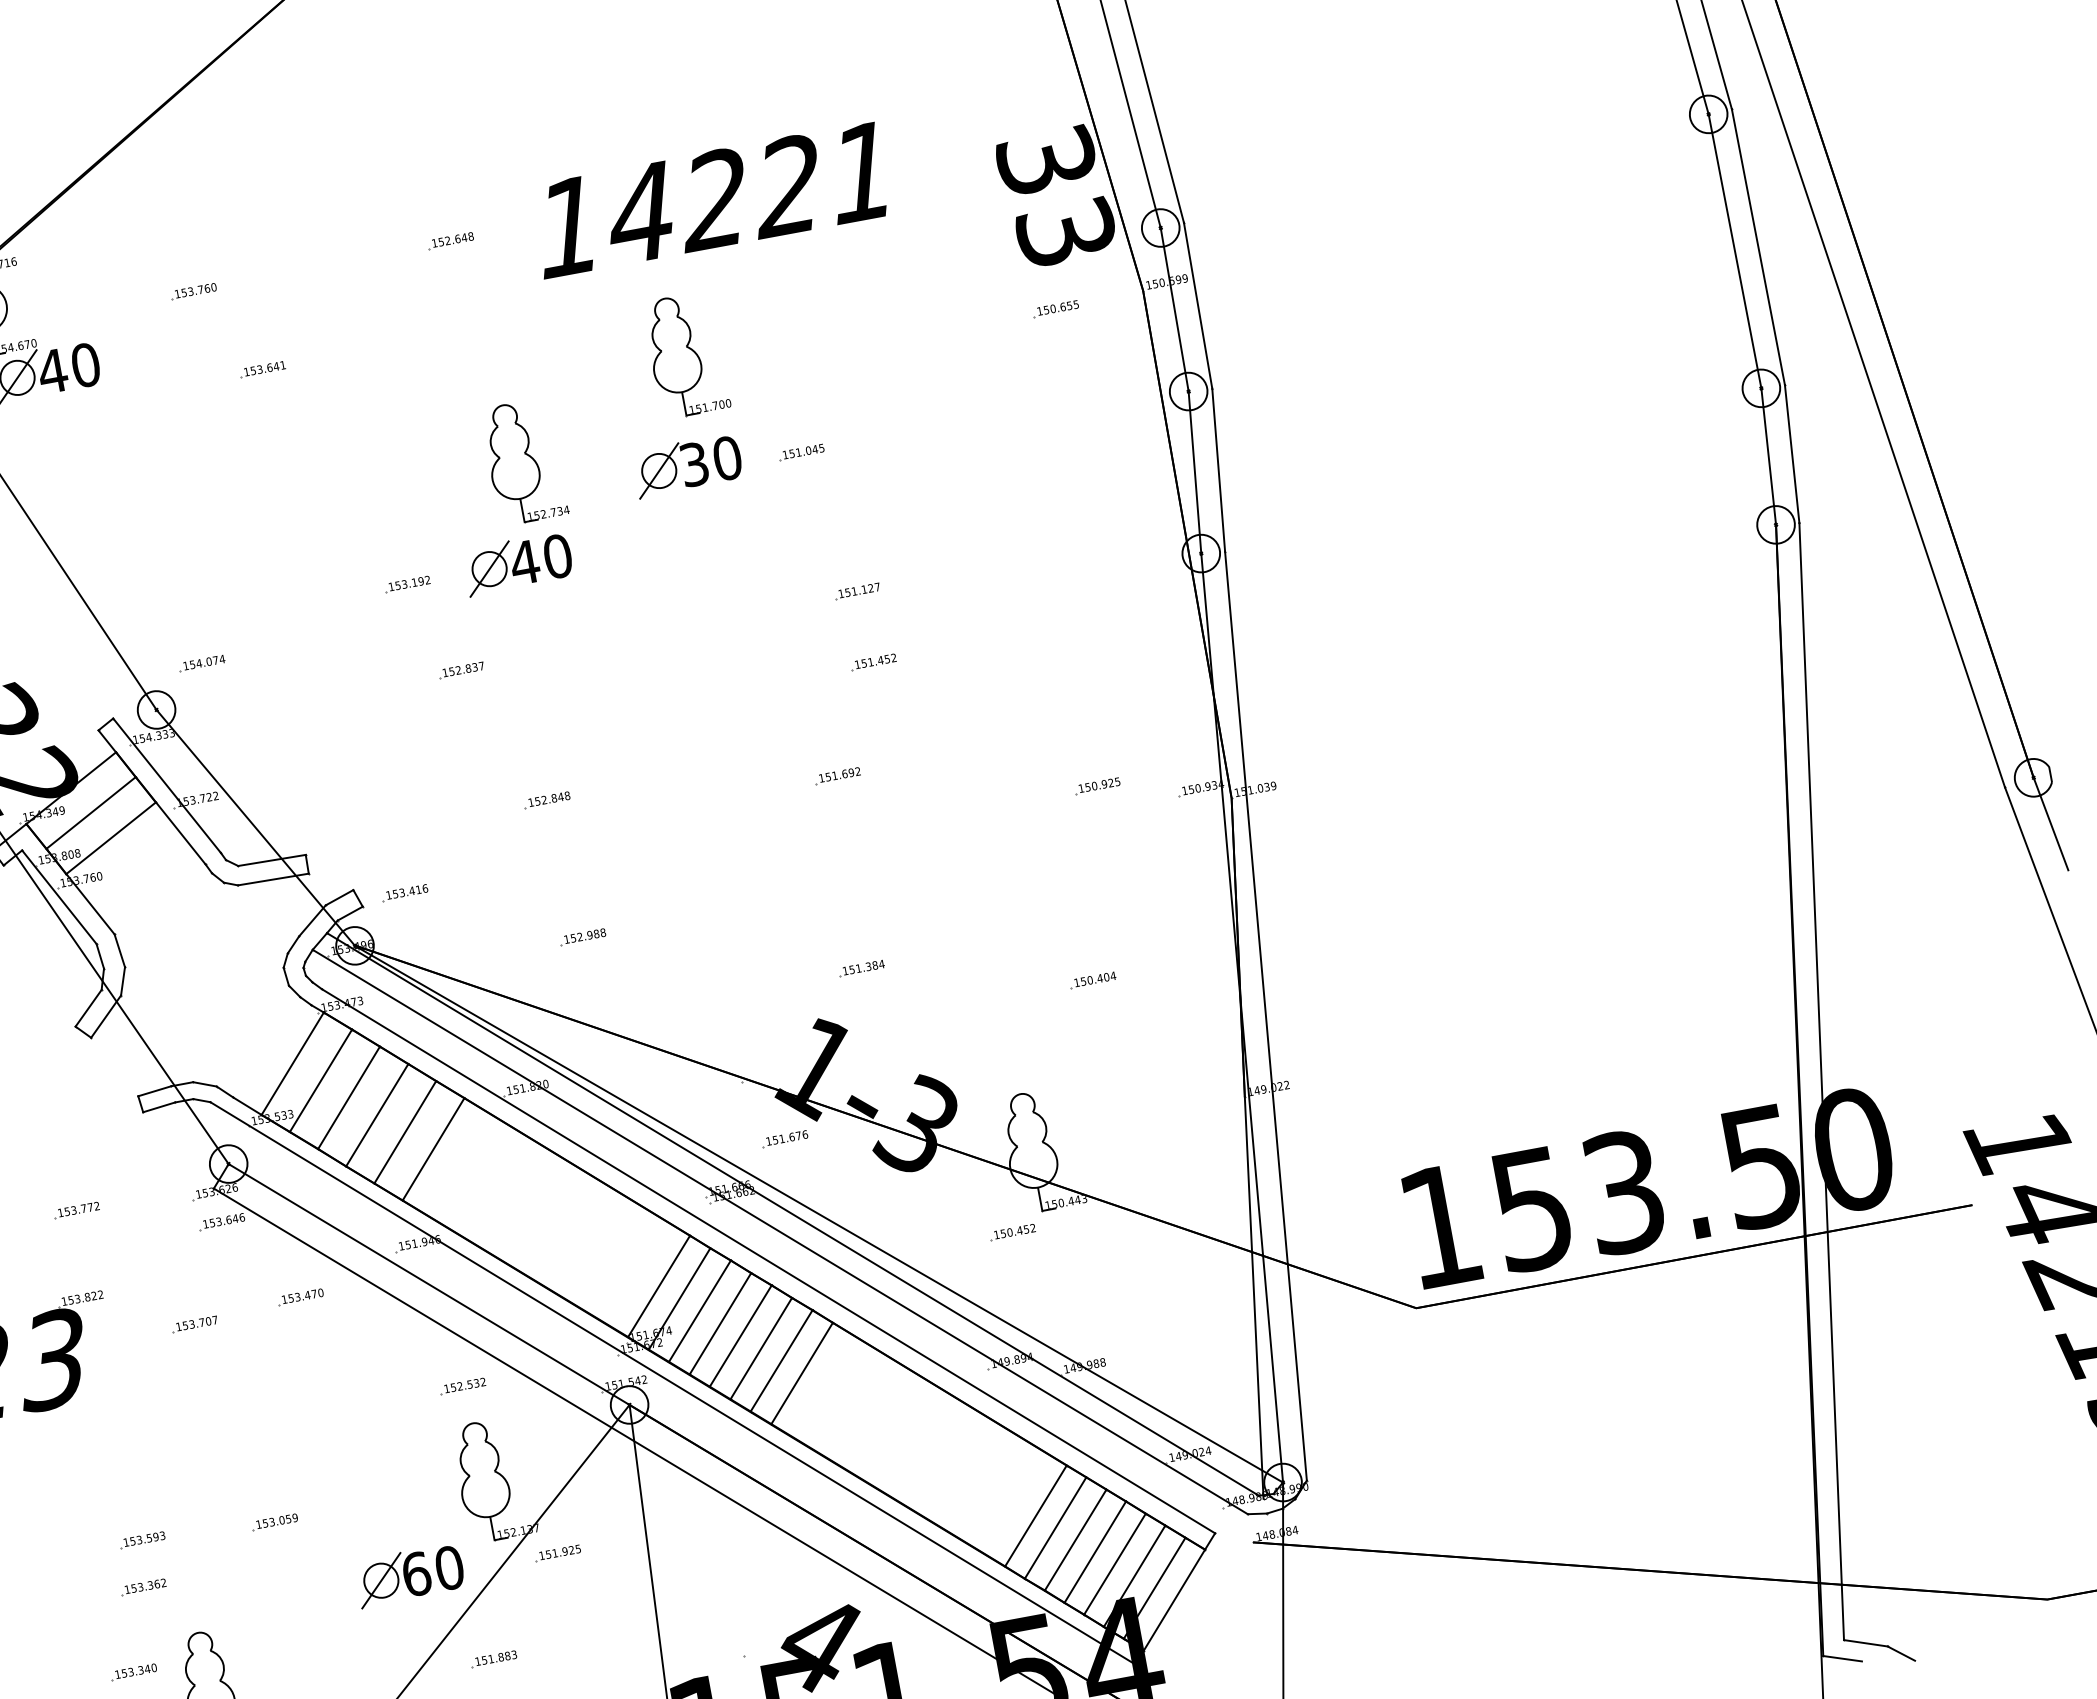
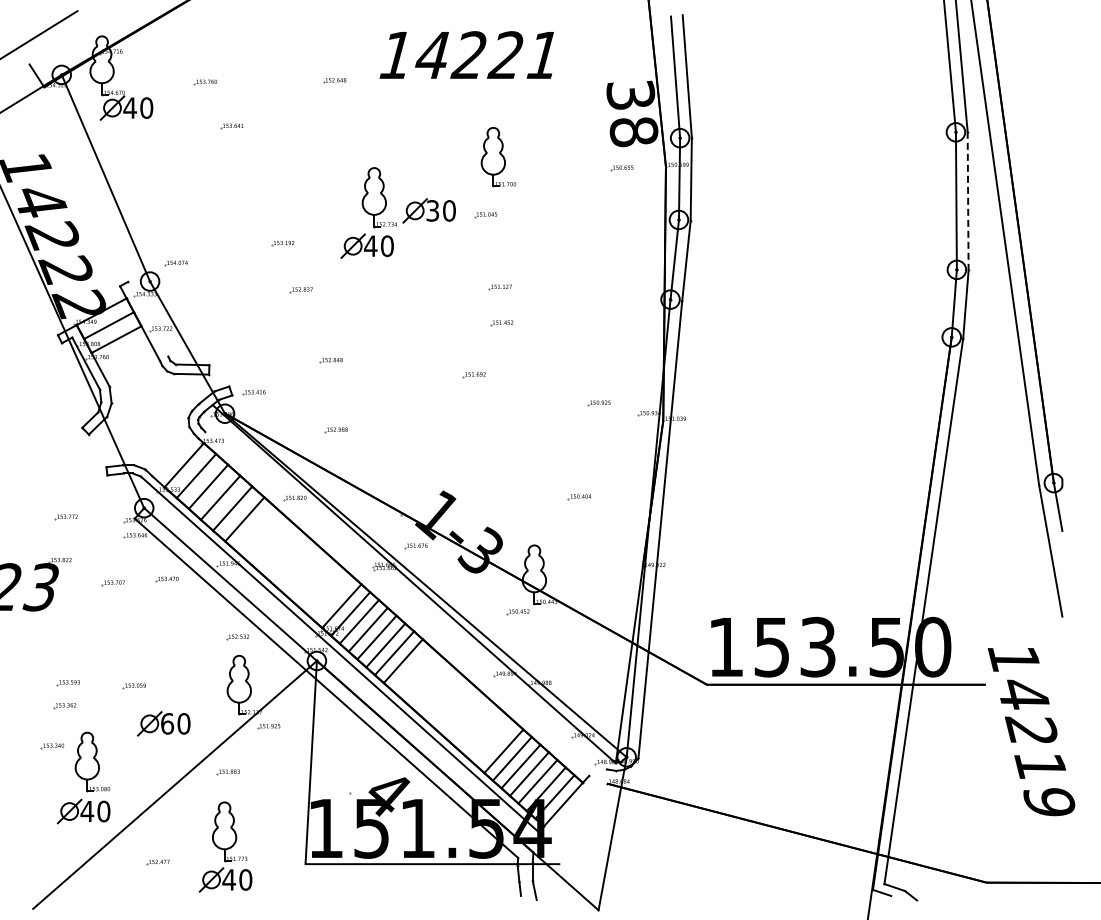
text: (708, 199) -> (466, 54), moved
text: (1065, 233) -> (633, 132), 33 -> 38
line: (1759, 247) -> (968, 201), solid -> dashed
part: (685, 355) -> (498, 157), moved
part: (507, 496) -> (368, 212), moved
line: (167, 784) -> (148, 318), removed
part: (859, 969) -> (467, 470), removed
line: (780, 1231) -> (405, 590), removed
line: (769, 1260) -> (397, 603), removed
part: (408, 1574) -> (163, 723), moved

